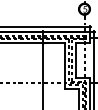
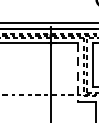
line: (64, 66) -> (77, 73), solid -> dashed

